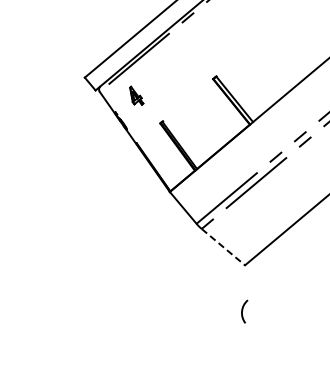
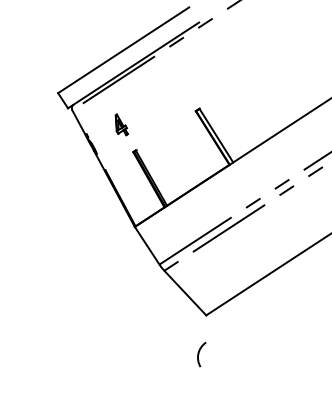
part: (136, 95) -> (121, 124), moved
line: (223, 247) -> (185, 293), dashed -> solid
arc: (243, 310) -> (200, 353), moved

